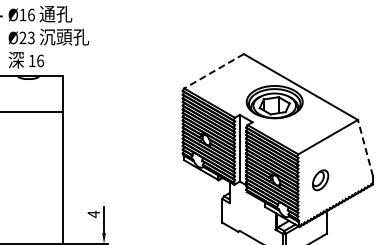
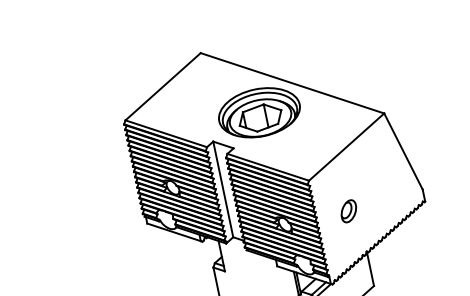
line: (213, 71) -> (162, 87), dashed -> solid
line: (365, 147) -> (403, 150), dashed -> solid
part: (320, 180) -> (348, 211), size x0.71

